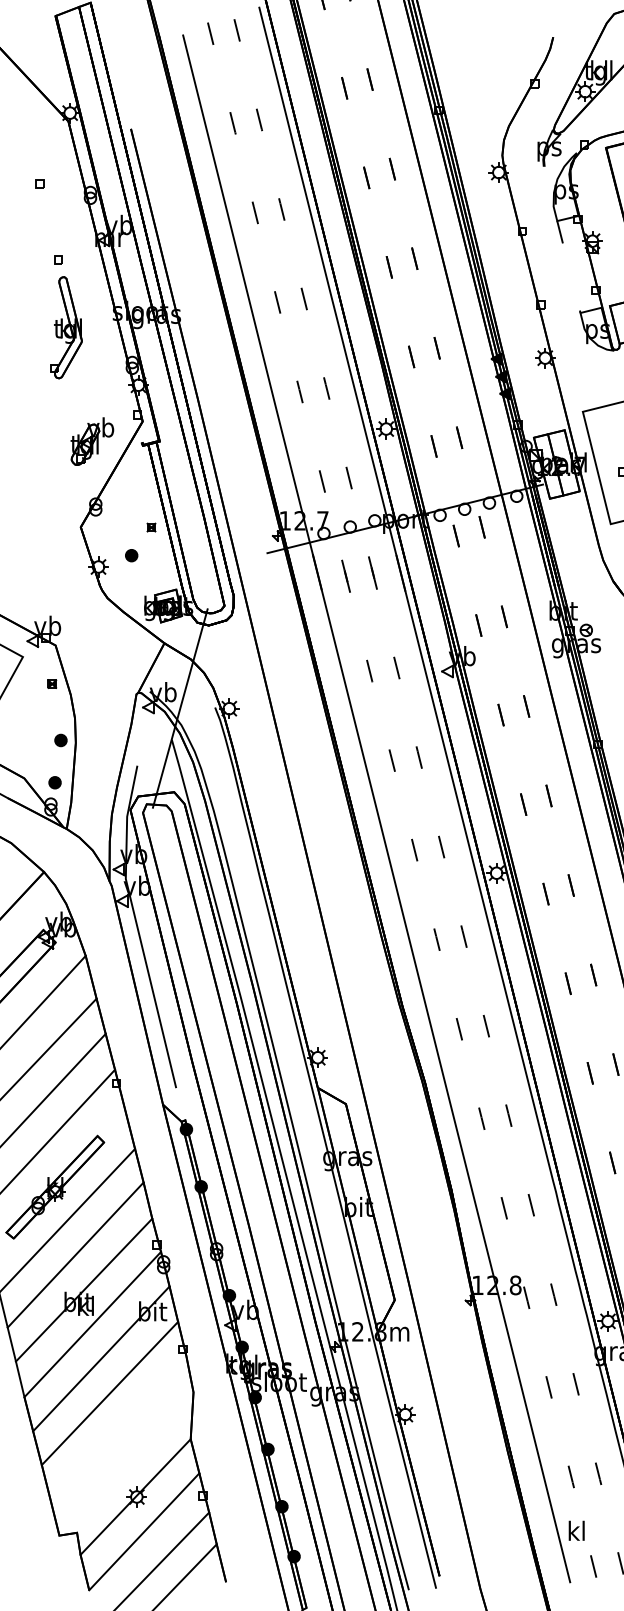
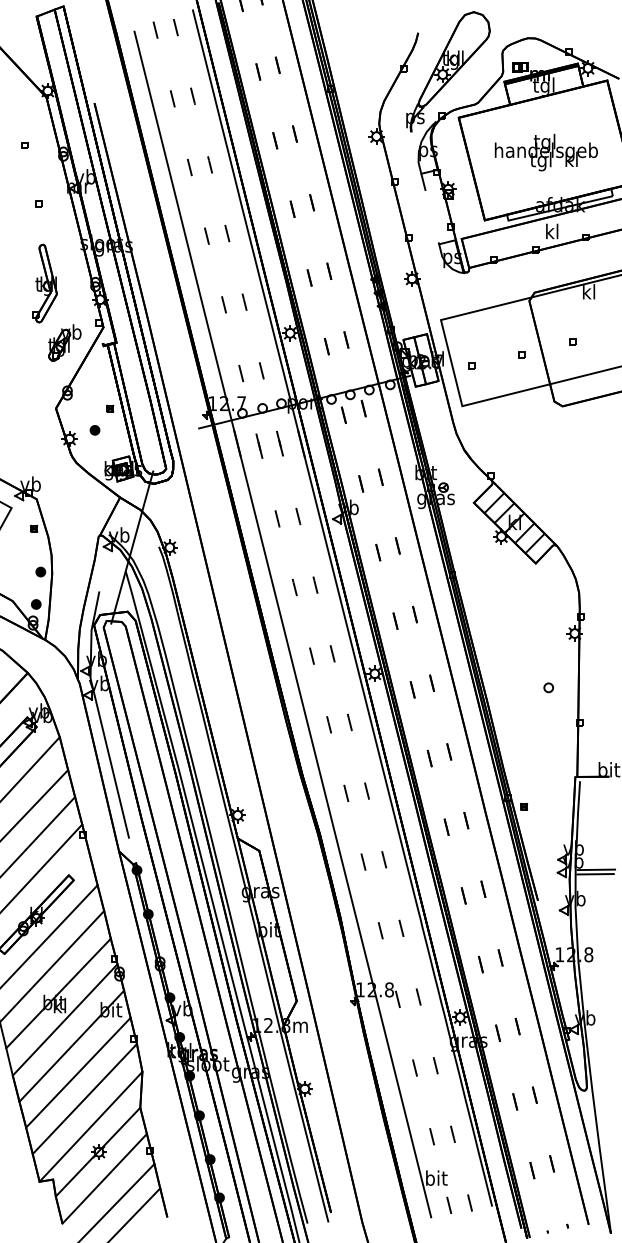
part: (65, 327) -> (44, 283), moved
line: (117, 1428) -> (84, 1099), added
line: (125, 1463) -> (90, 1126), added
text: (577, 1530) -> (436, 1177), kl -> bit

